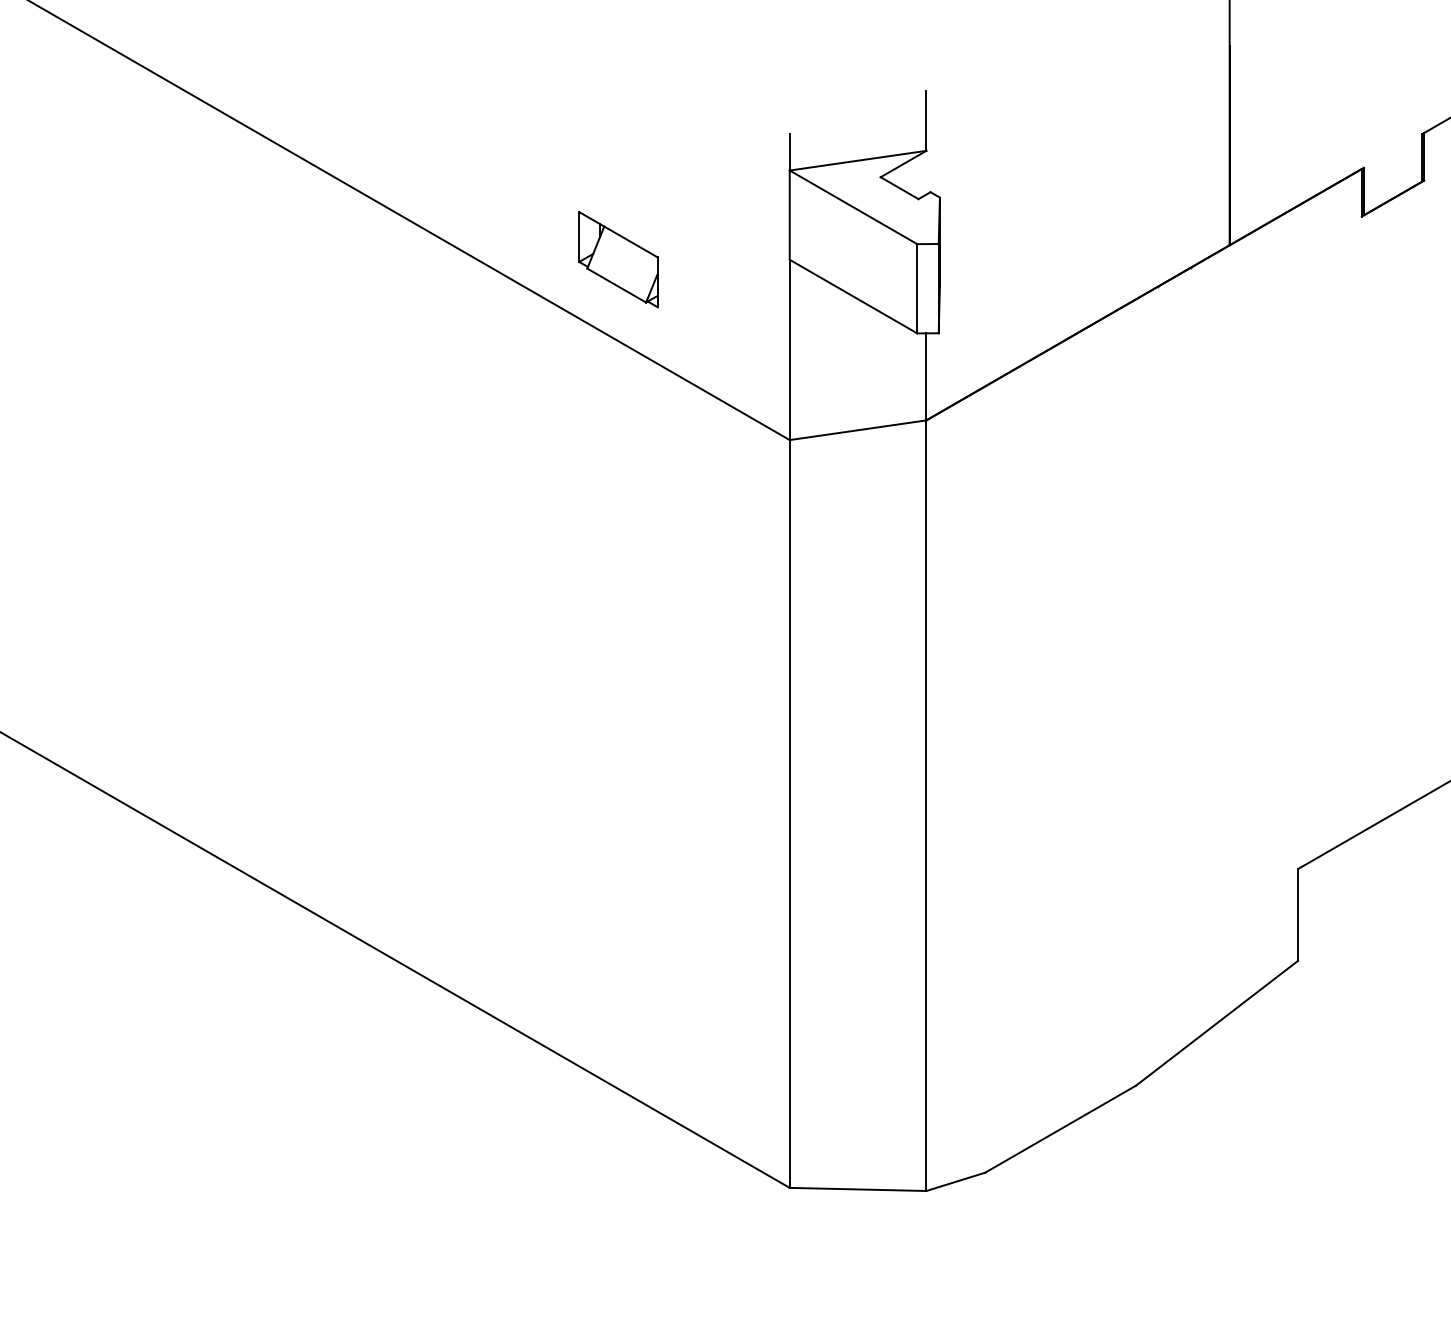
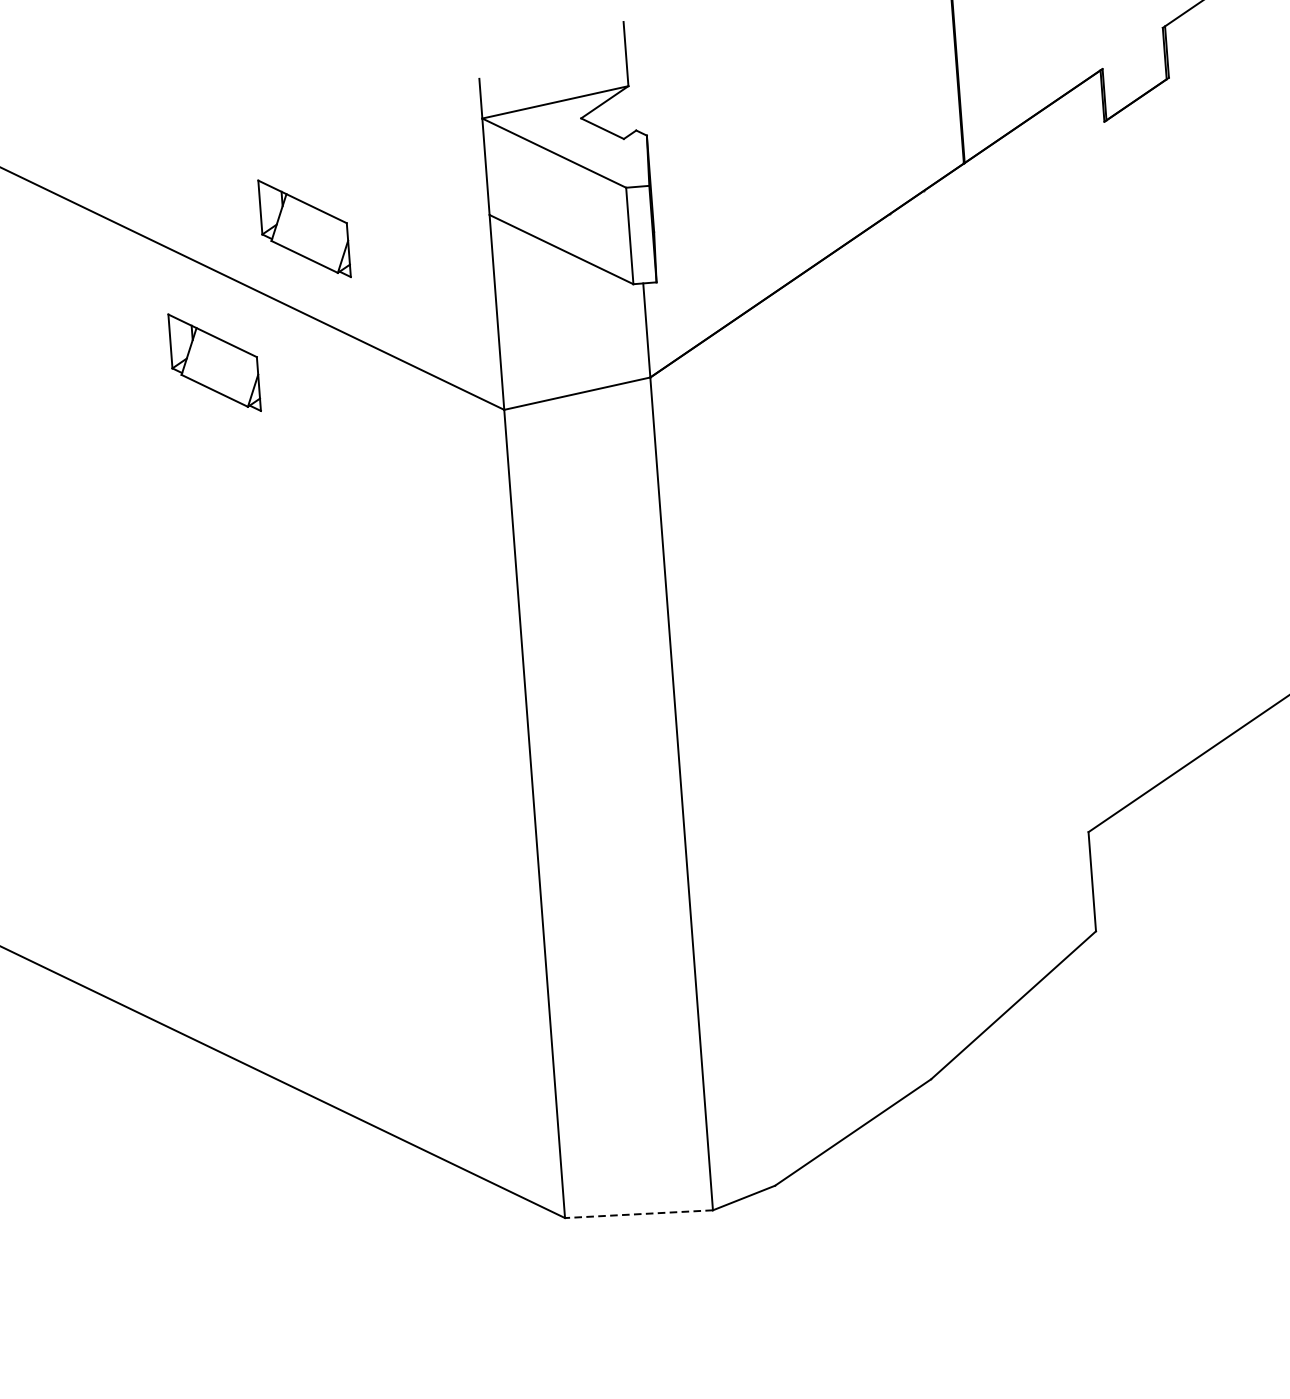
part: (526, 376) -> (214, 362), added
line: (857, 1189) -> (638, 1214), solid -> dashed

